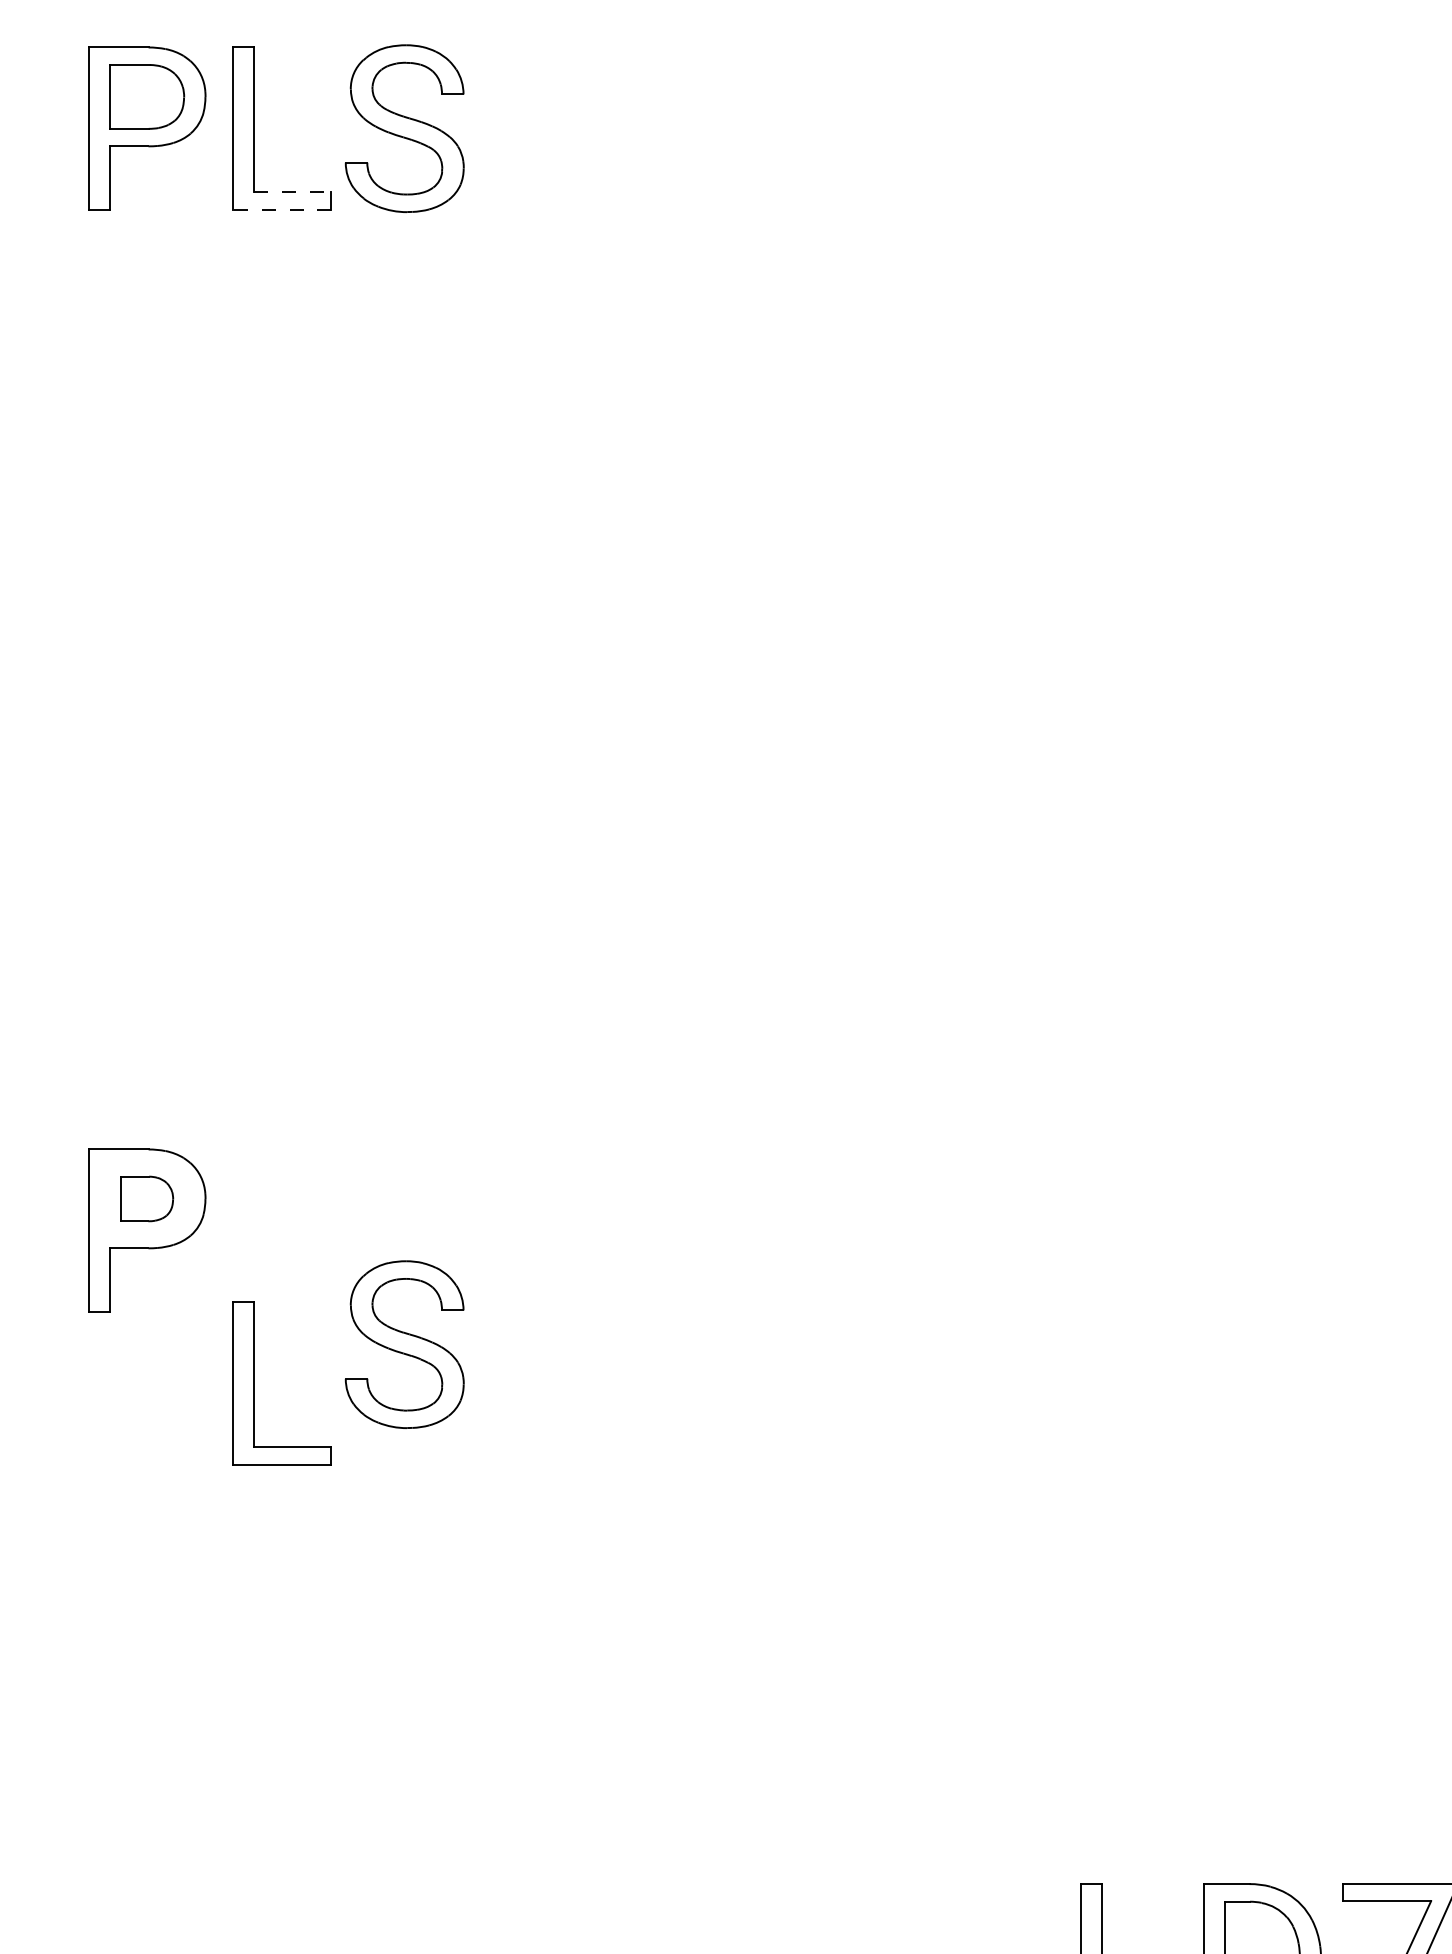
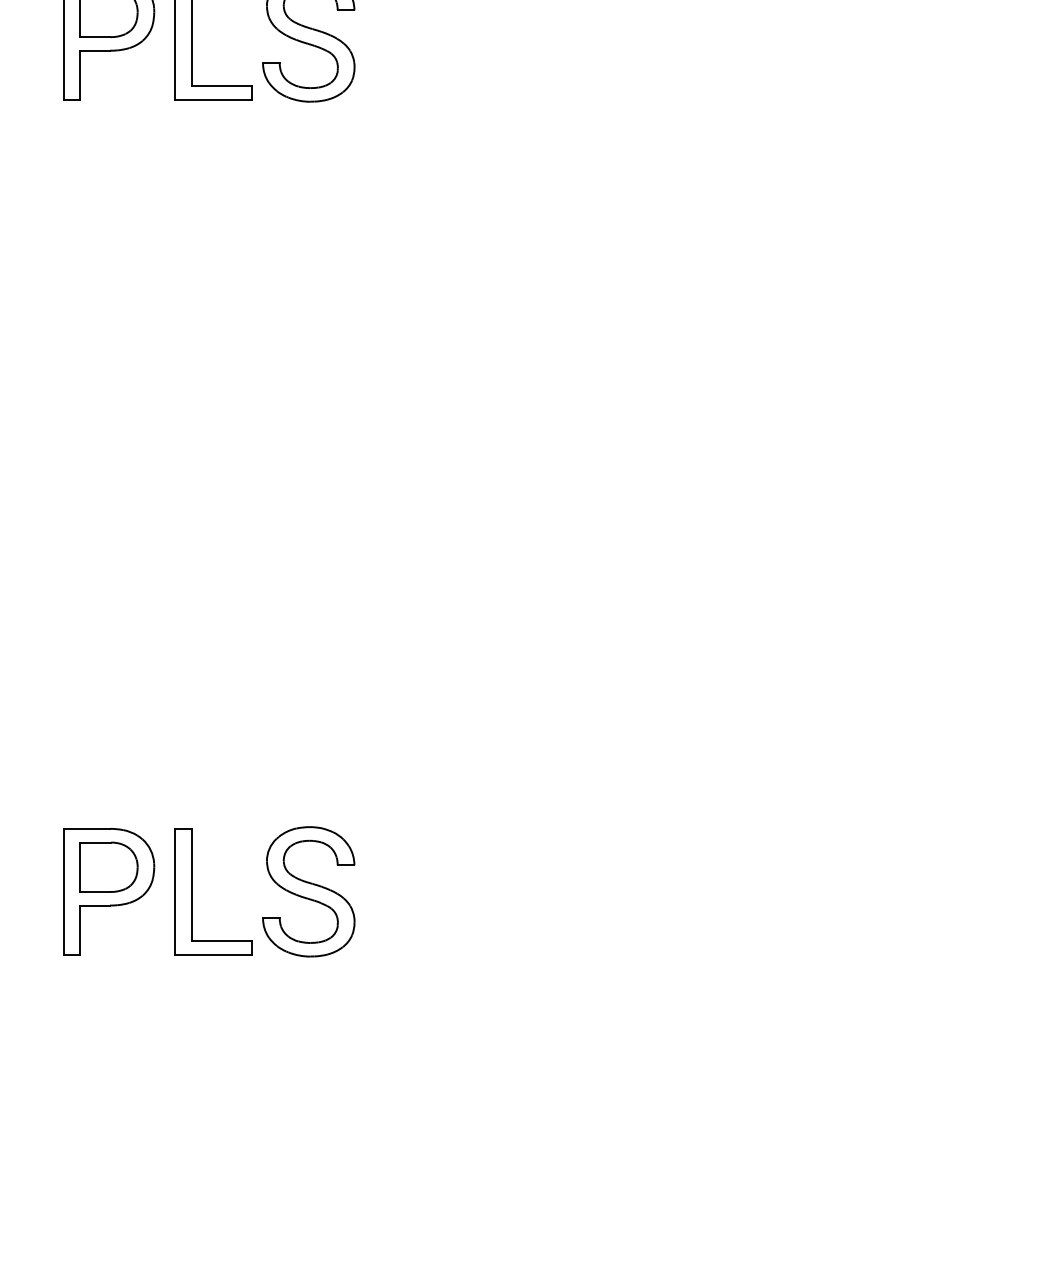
line: (292, 192) -> (221, 86), dashed -> solid
line: (281, 209) -> (213, 99), dashed -> solid
part: (147, 1198) -> (109, 866), size x1.43
part: (404, 1344) -> (308, 891), moved
part: (254, 1383) -> (192, 891), moved

